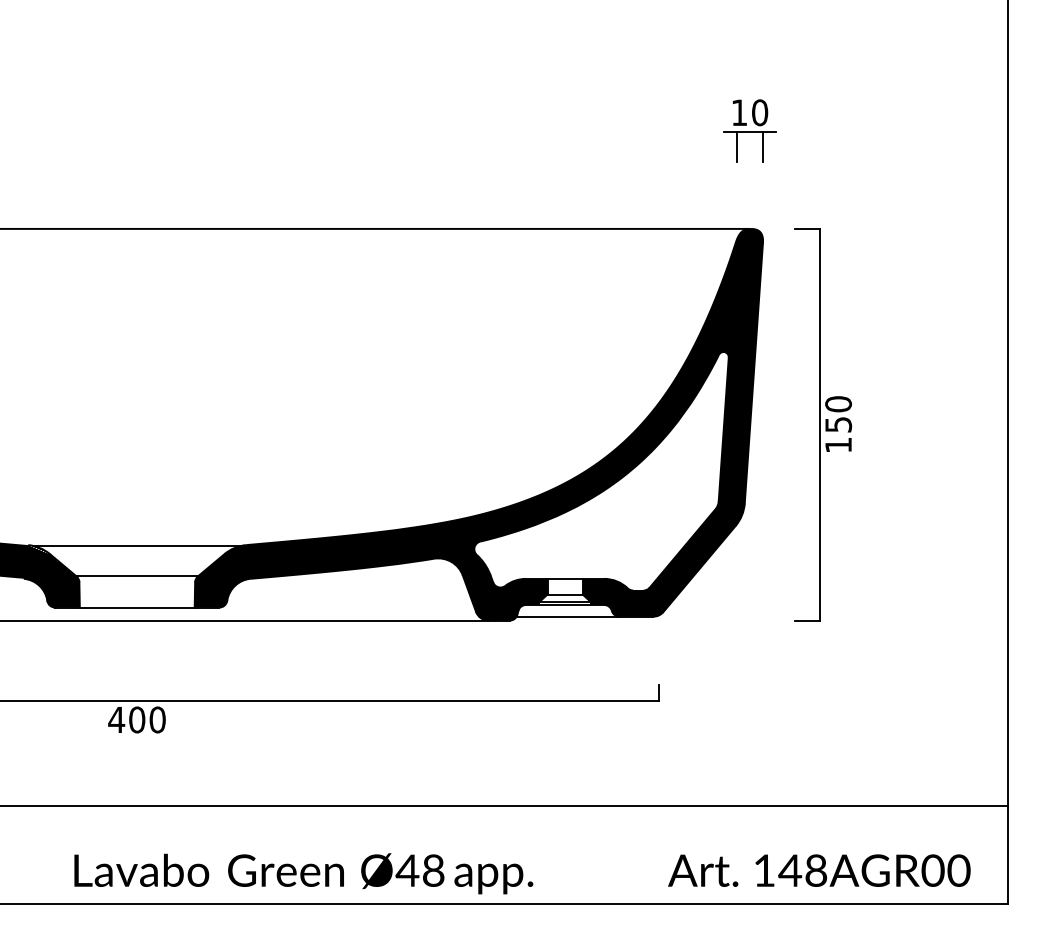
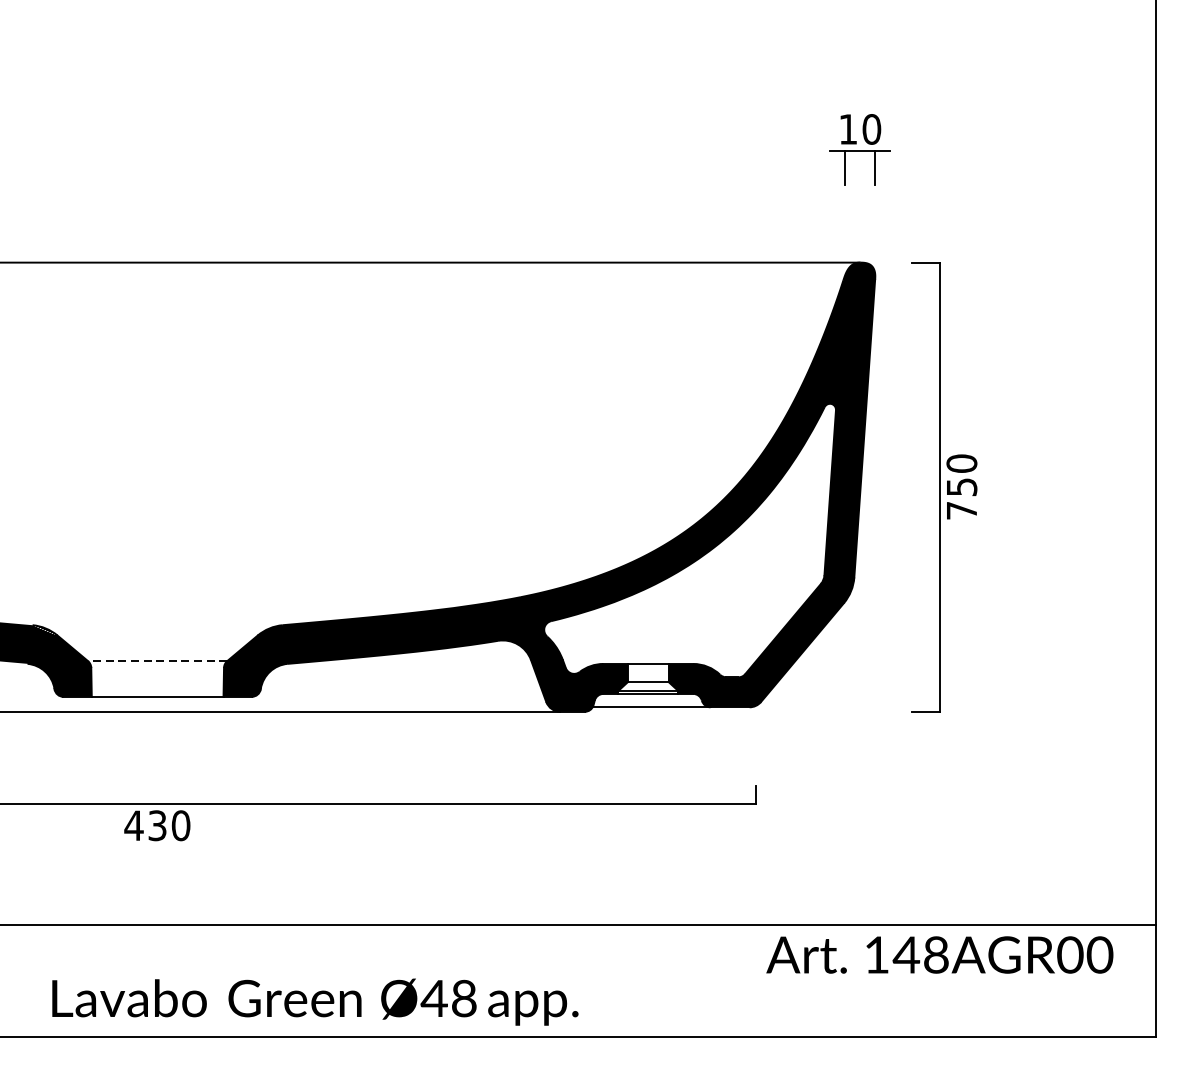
text: (838, 444) -> (961, 509), 150 -> 750
line: (137, 546) -> (157, 626), removed
line: (137, 576) -> (157, 661), solid -> dashed
text: (137, 719) -> (157, 825), 400 -> 430
text: (819, 870) -> (940, 954), moved
text: (303, 873) -> (315, 1001), moved

